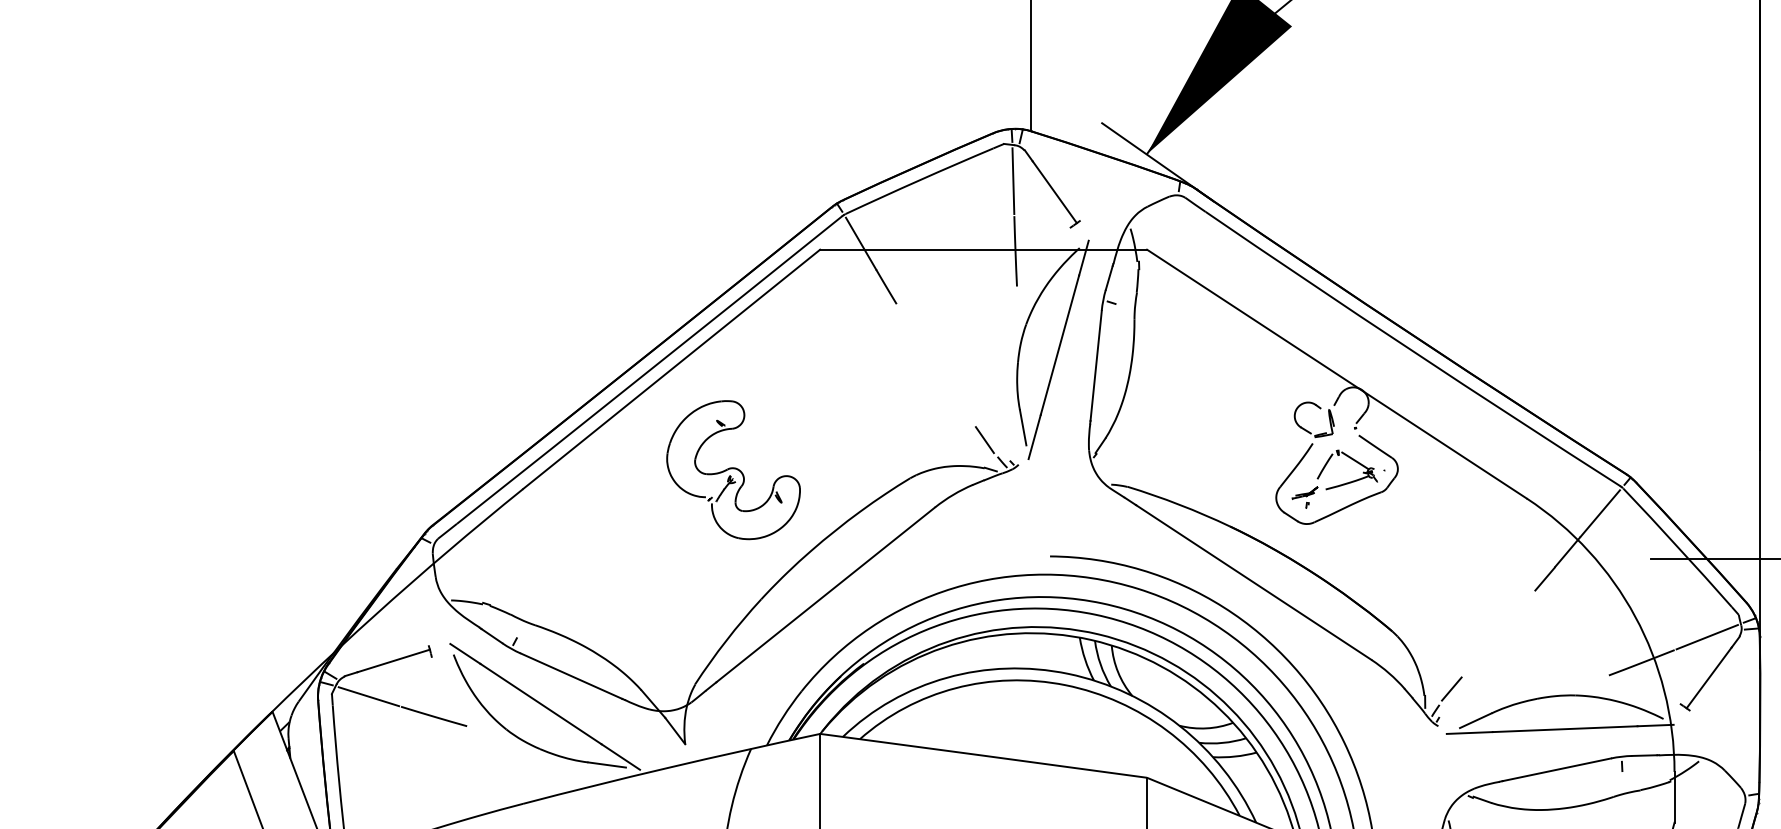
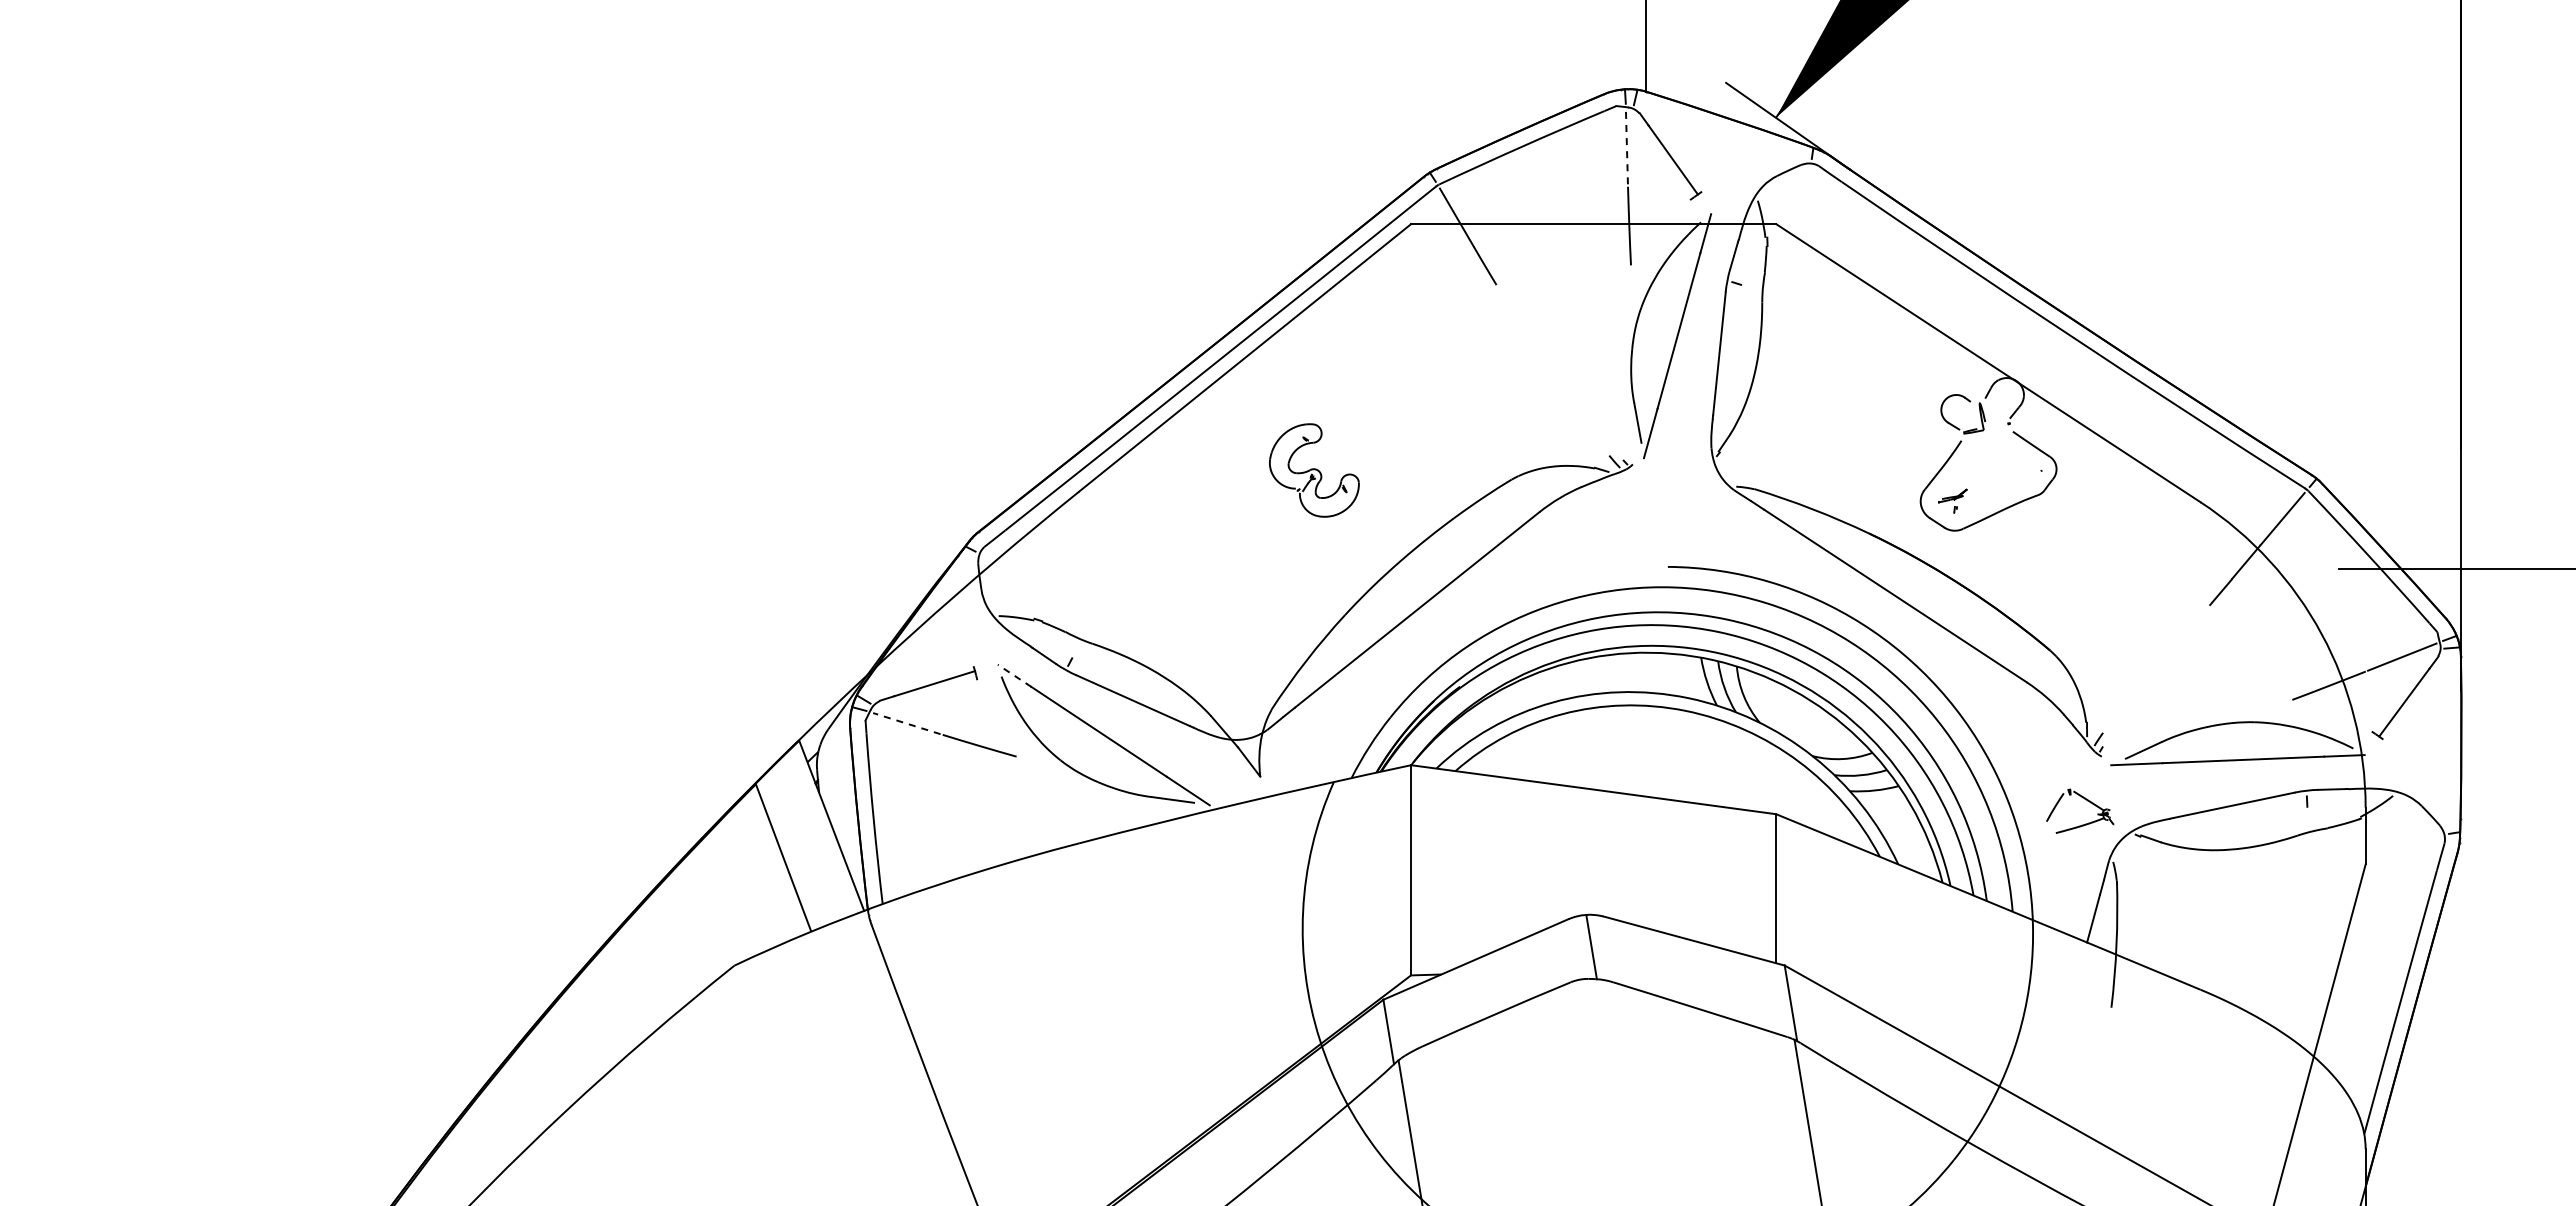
line: (1012, 181) -> (1626, 147), solid -> dashed
line: (985, 439) -> (1595, 436), removed
part: (1353, 461) -> (2087, 801), moved
part: (733, 470) -> (1314, 470), size x0.6
line: (465, 653) -> (1014, 675), solid -> dashed
line: (1451, 688) -> (2116, 714), removed
line: (368, 696) -> (906, 723), solid -> dashed

